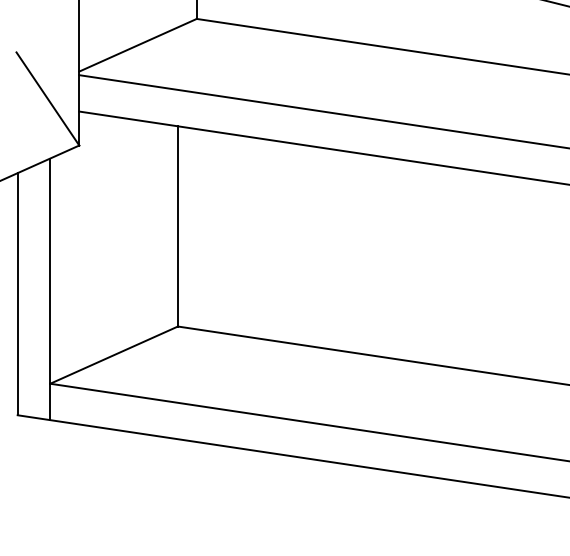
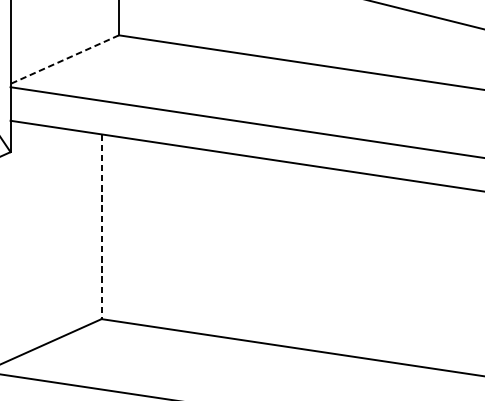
line: (137, 45) -> (64, 59), solid -> dashed
line: (177, 226) -> (101, 226), solid -> dashed

